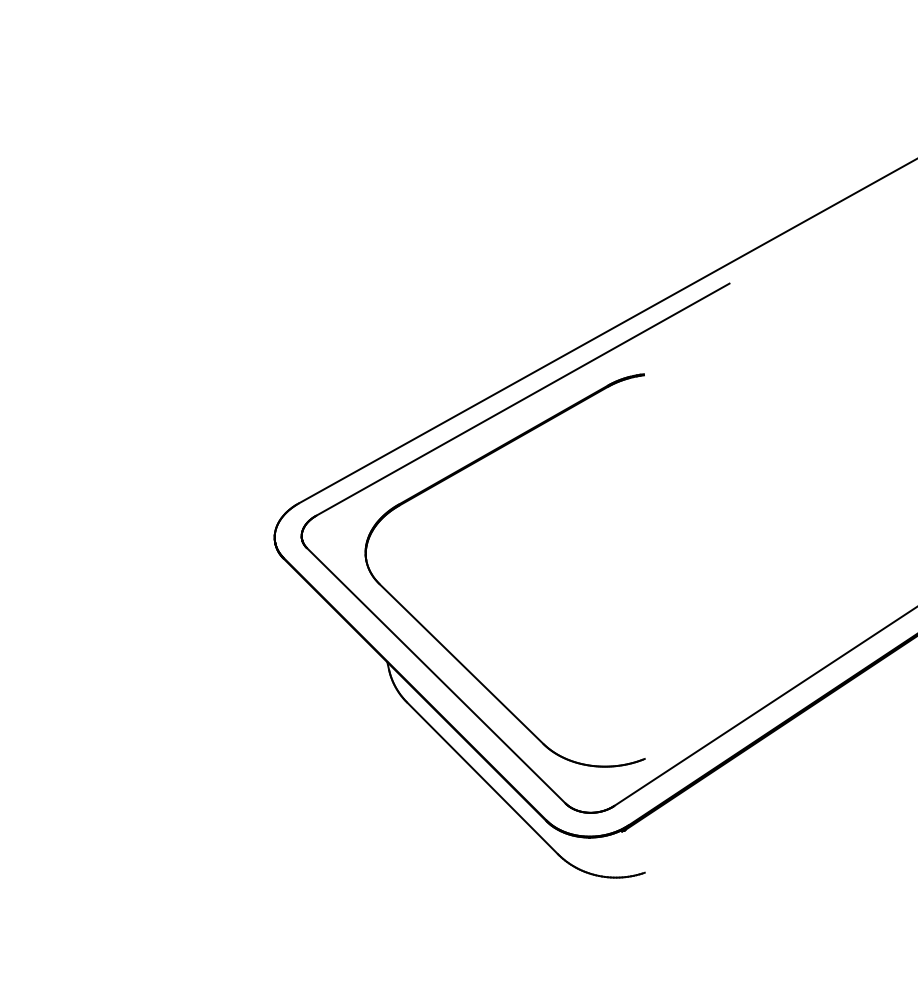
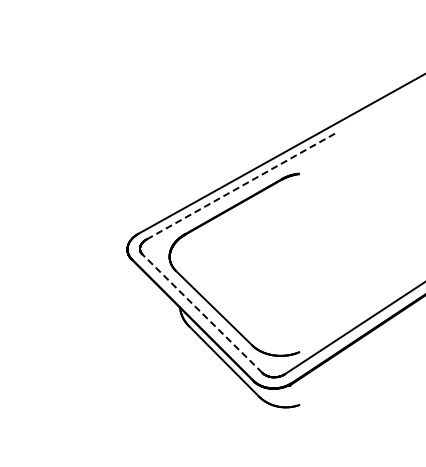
line: (524, 399) -> (243, 185), solid -> dashed
line: (436, 675) -> (202, 313), solid -> dashed

